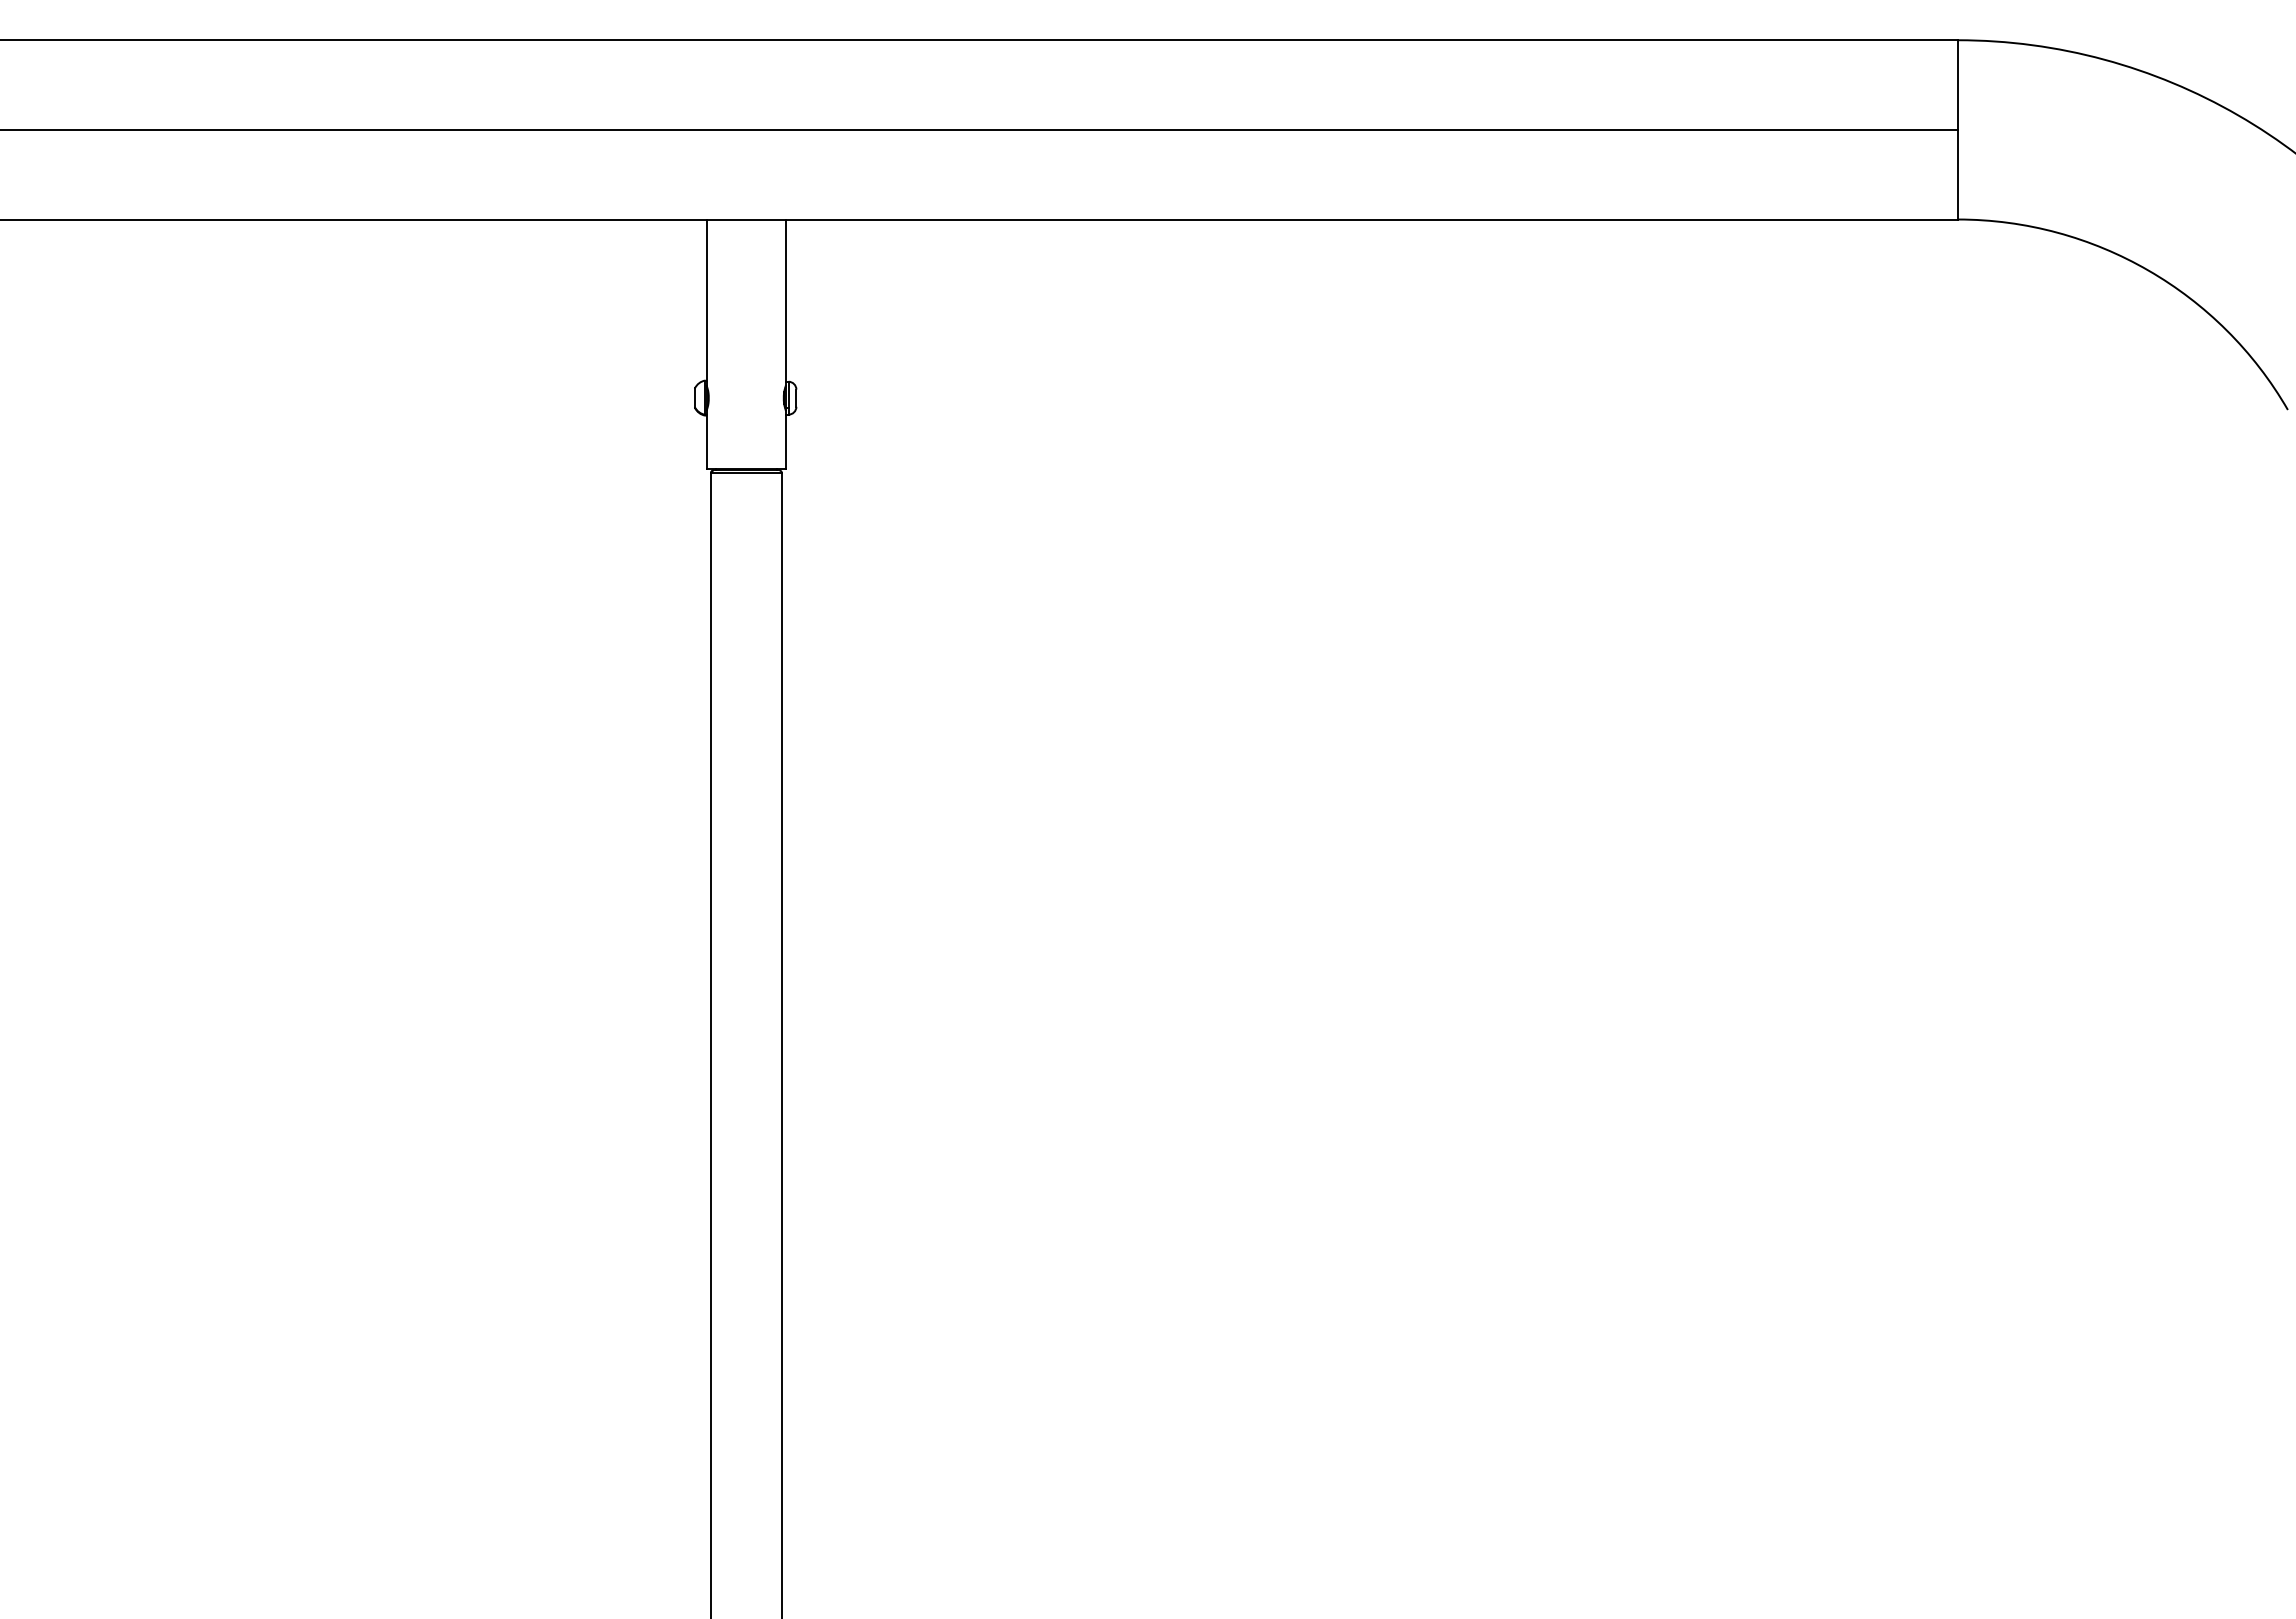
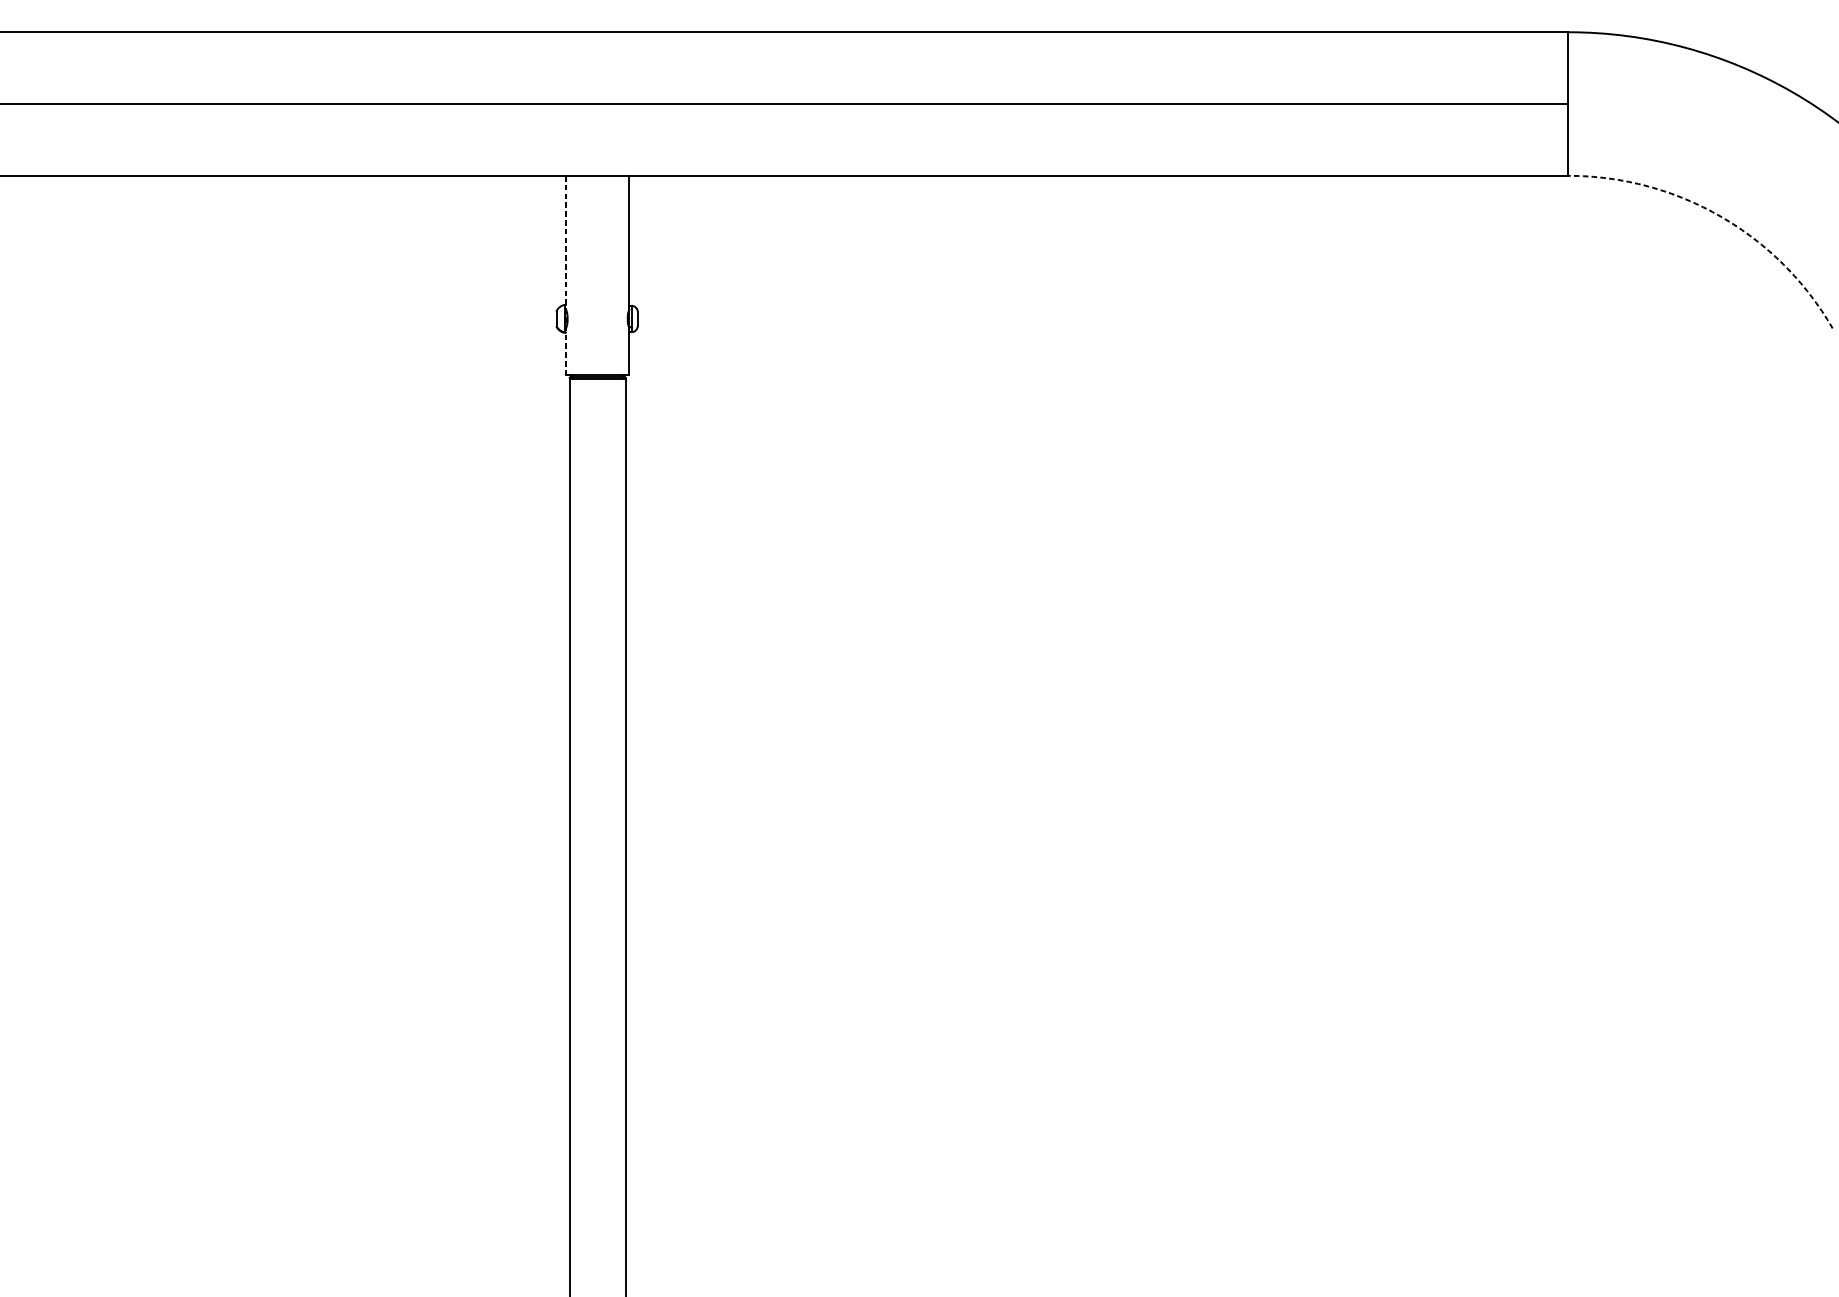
arc: (2148, 270) -> (1721, 216), solid -> dashed
line: (706, 344) -> (565, 275), solid -> dashed

